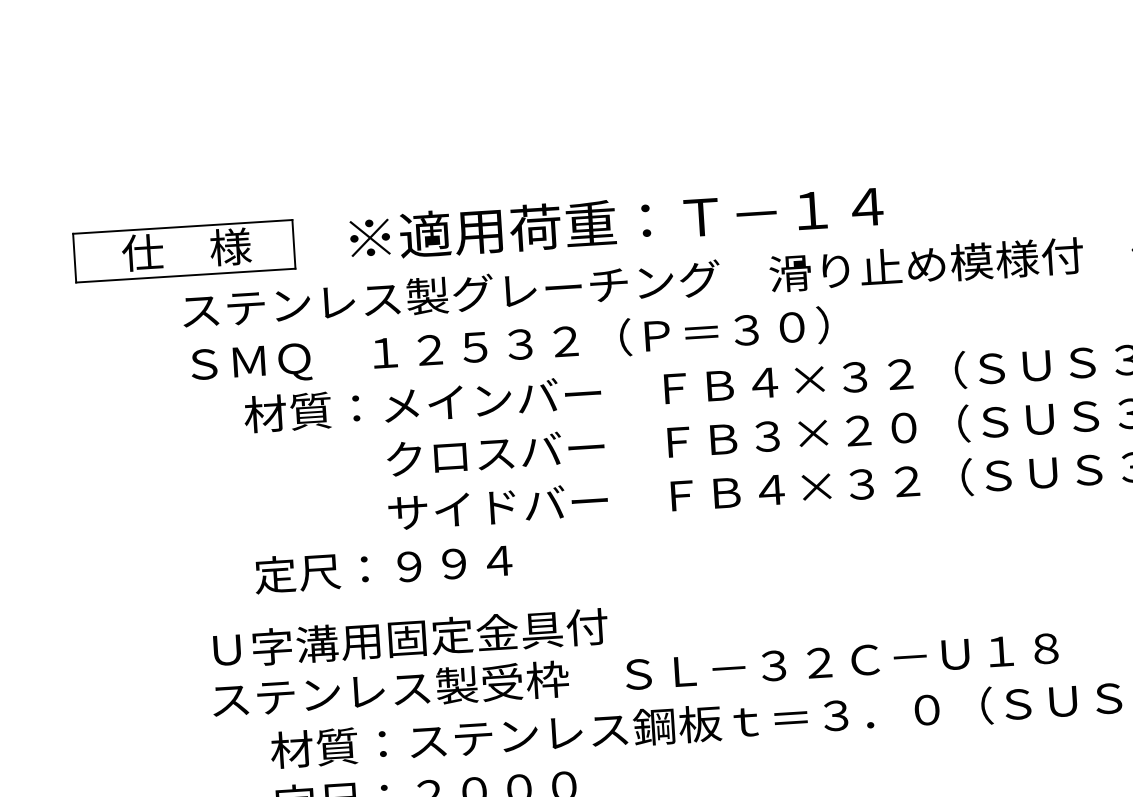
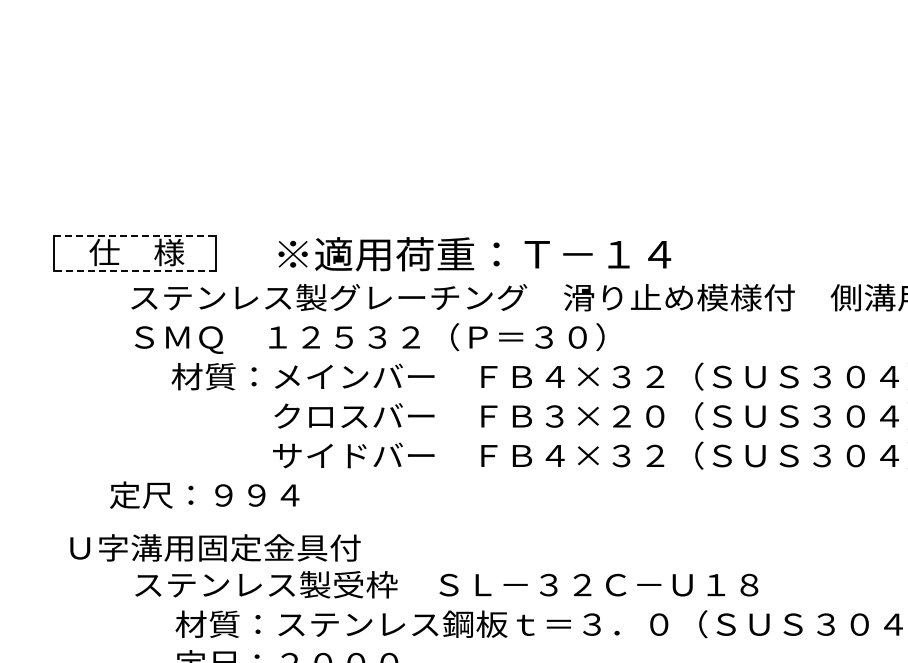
text: (616, 222) -> (474, 254), moved
line: (183, 226) -> (135, 235), solid -> dashed
line: (186, 275) -> (135, 271), solid -> dashed
text: (383, 567) -> (204, 494), moved
text: (410, 637) -> (215, 547), moved

